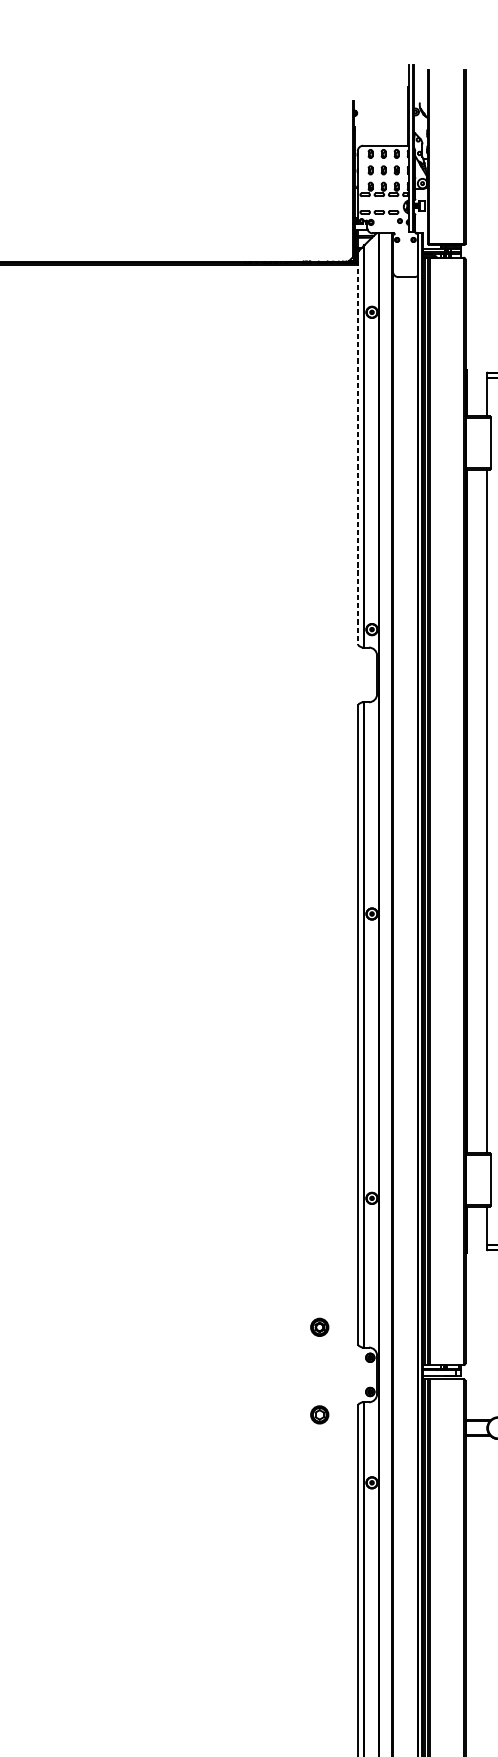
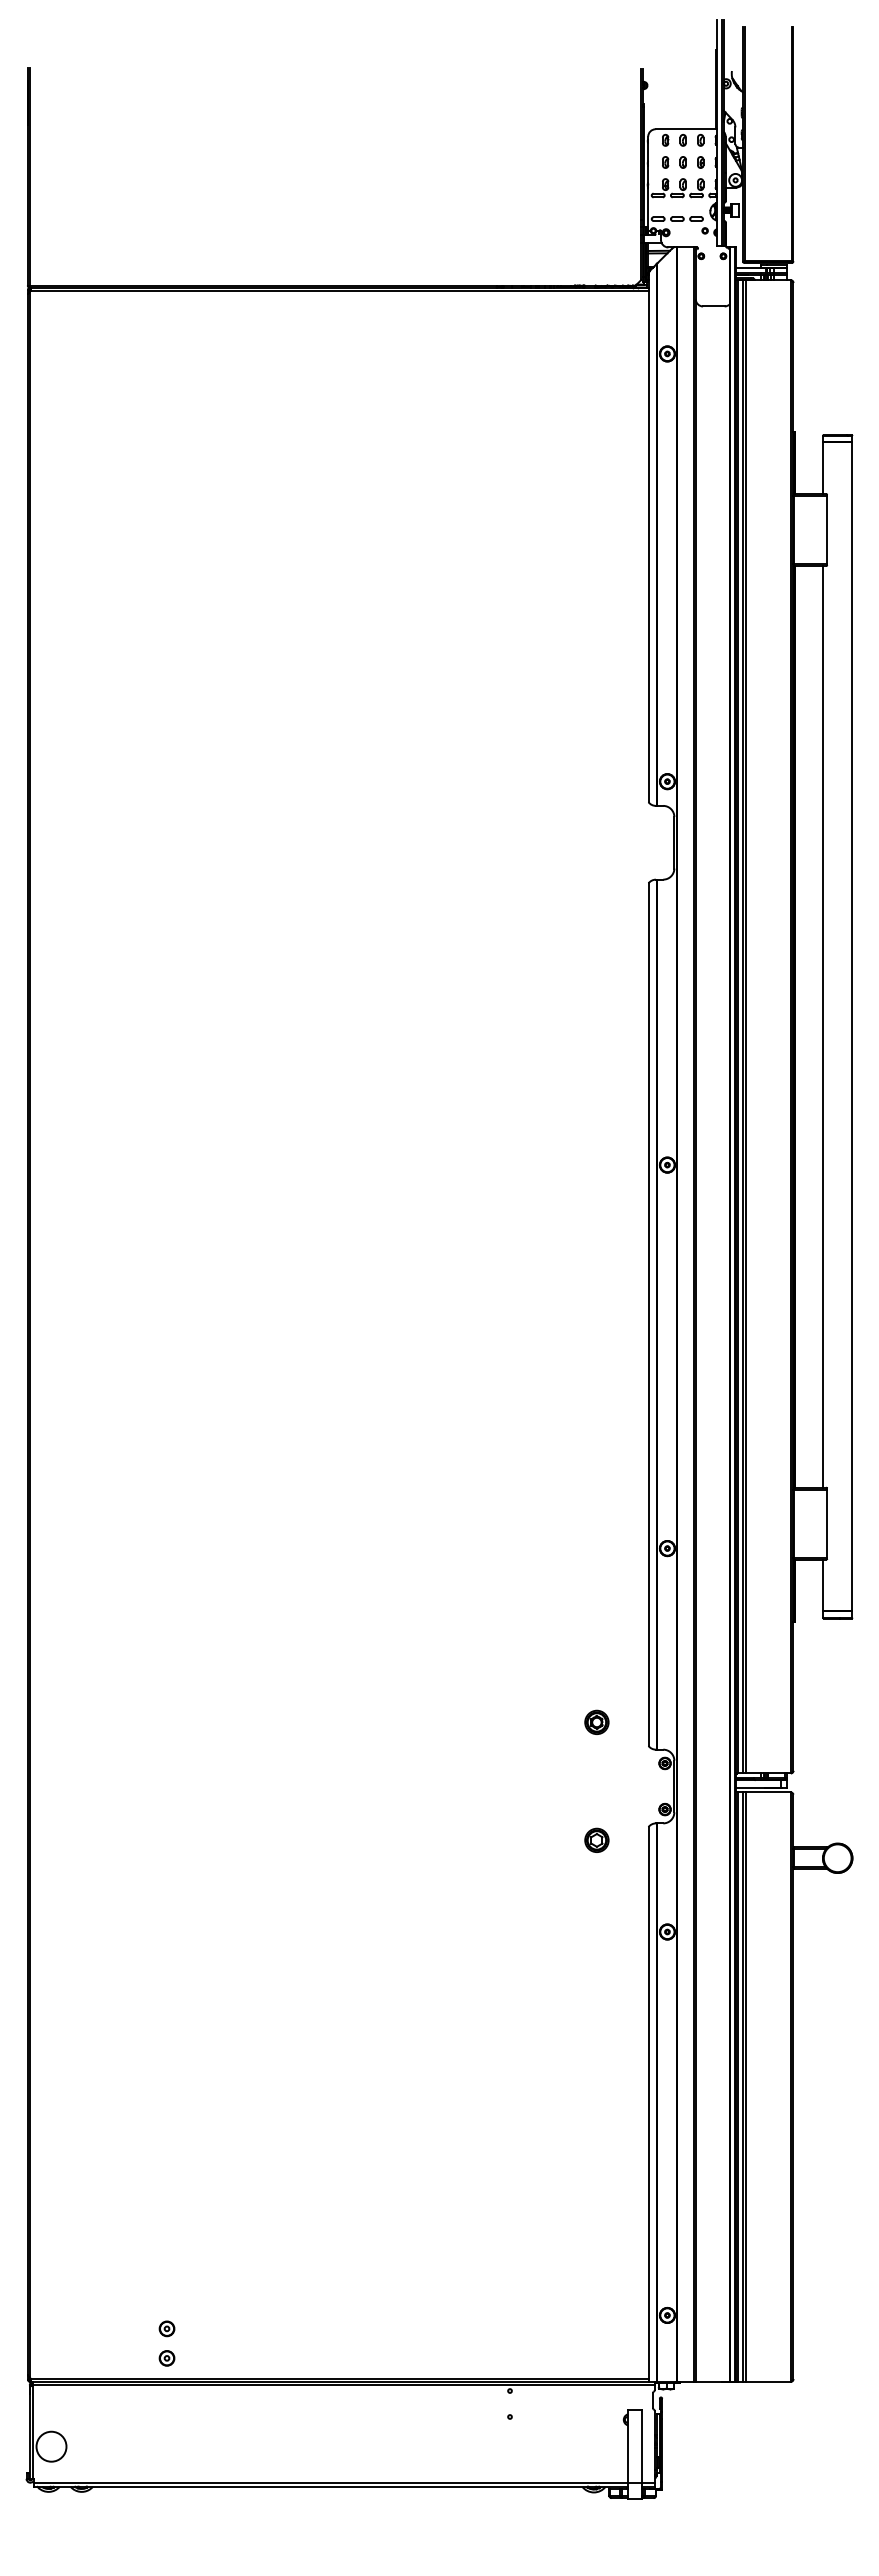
line: (357, 448) -> (648, 537), dashed -> solid

